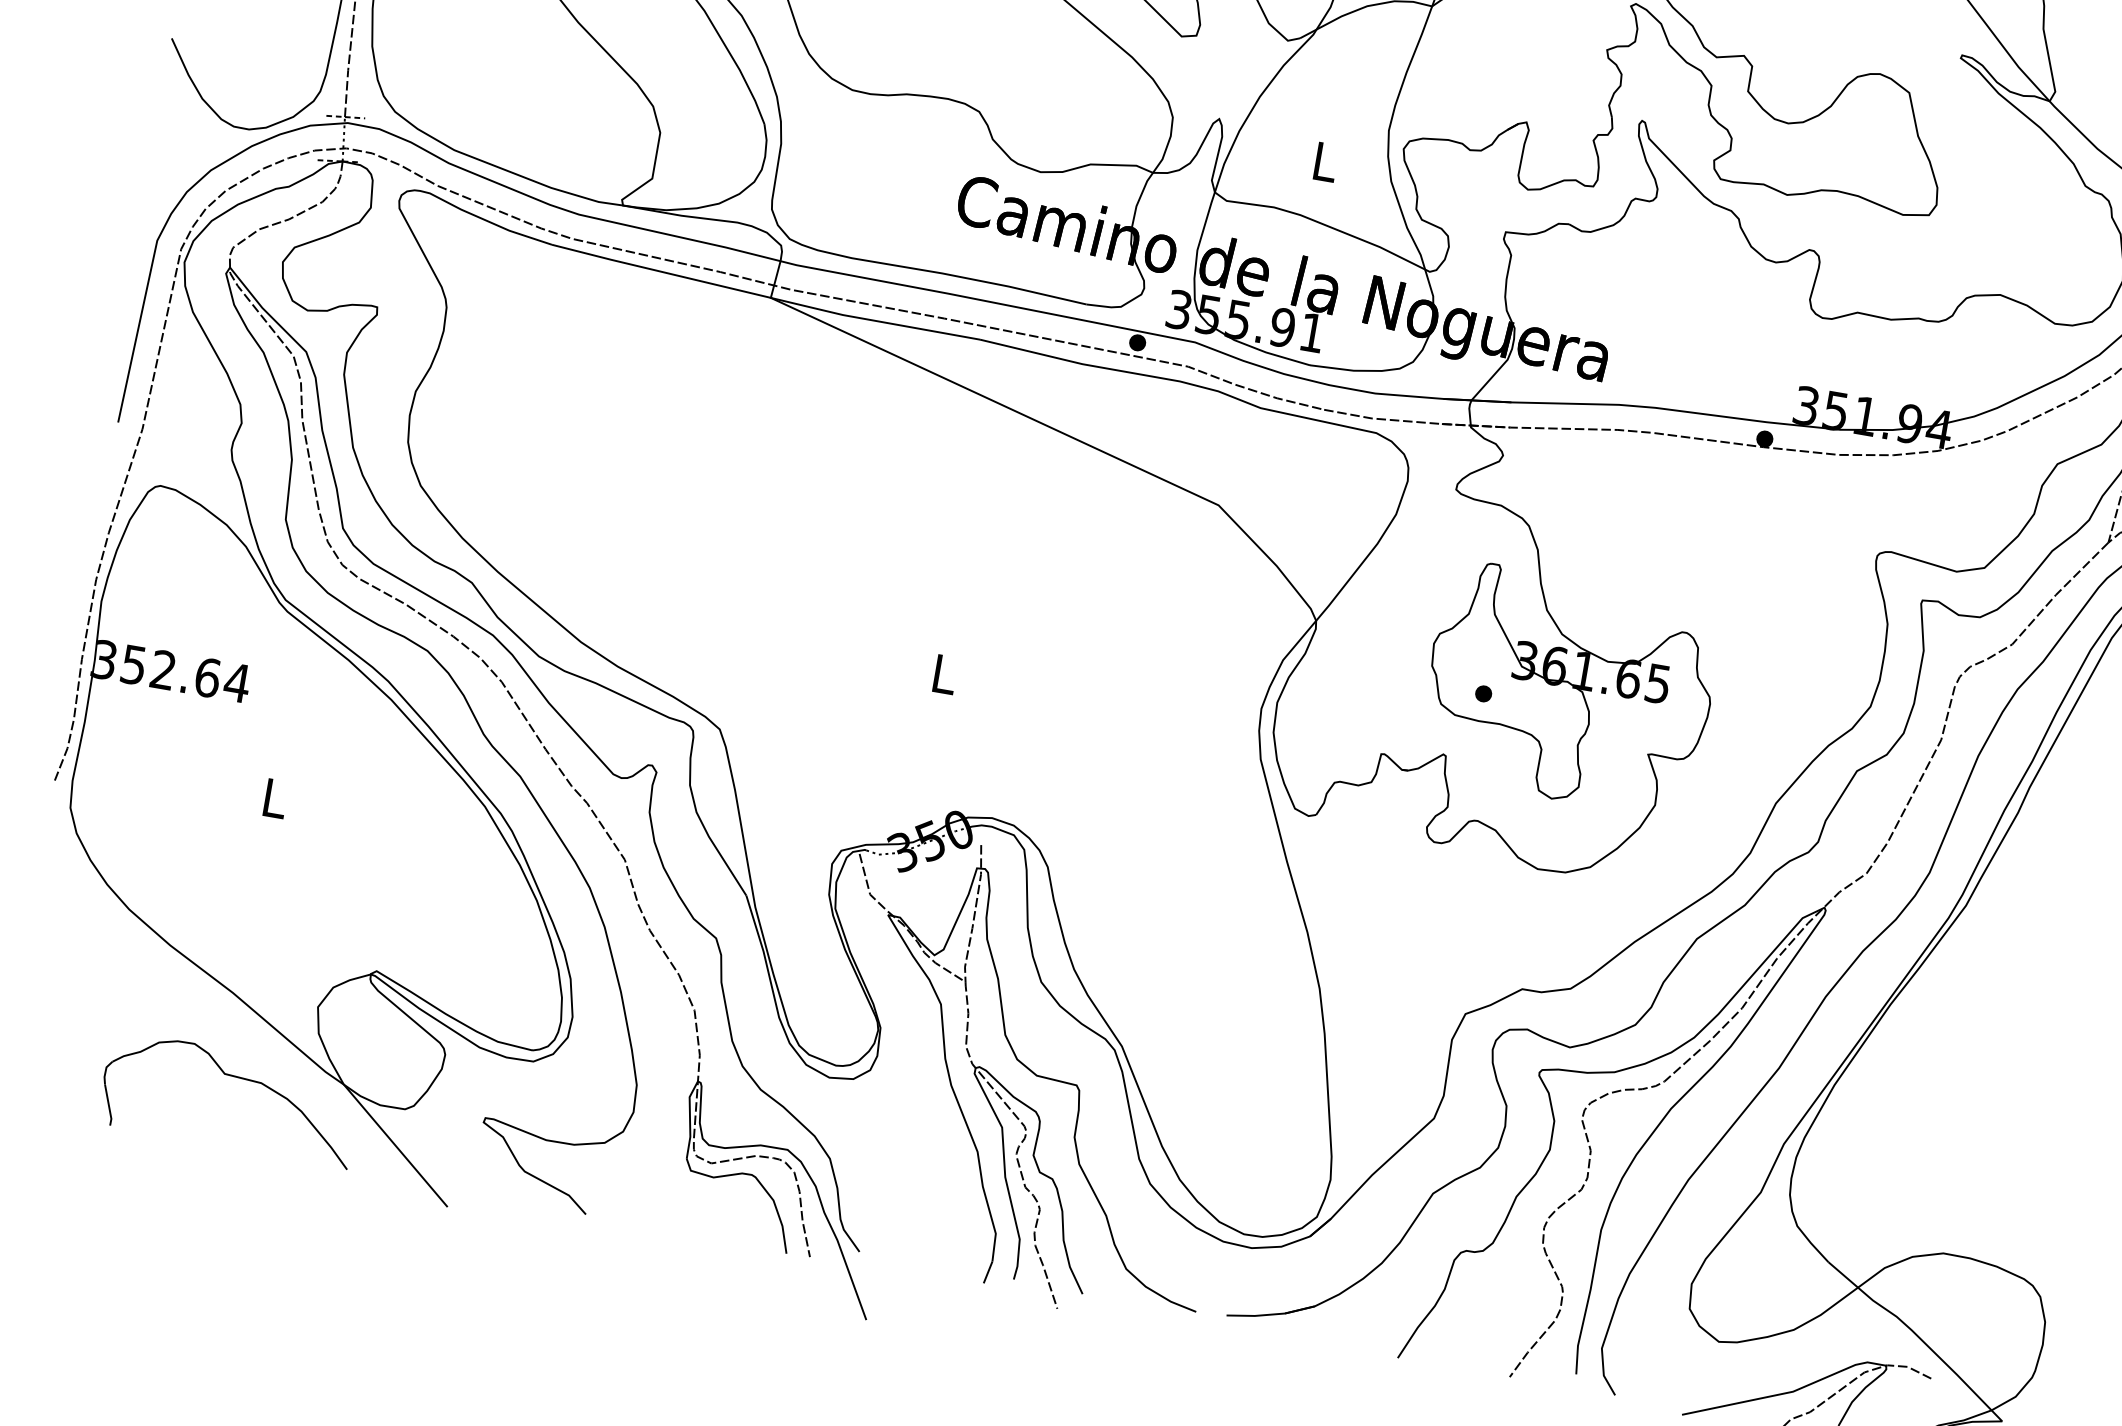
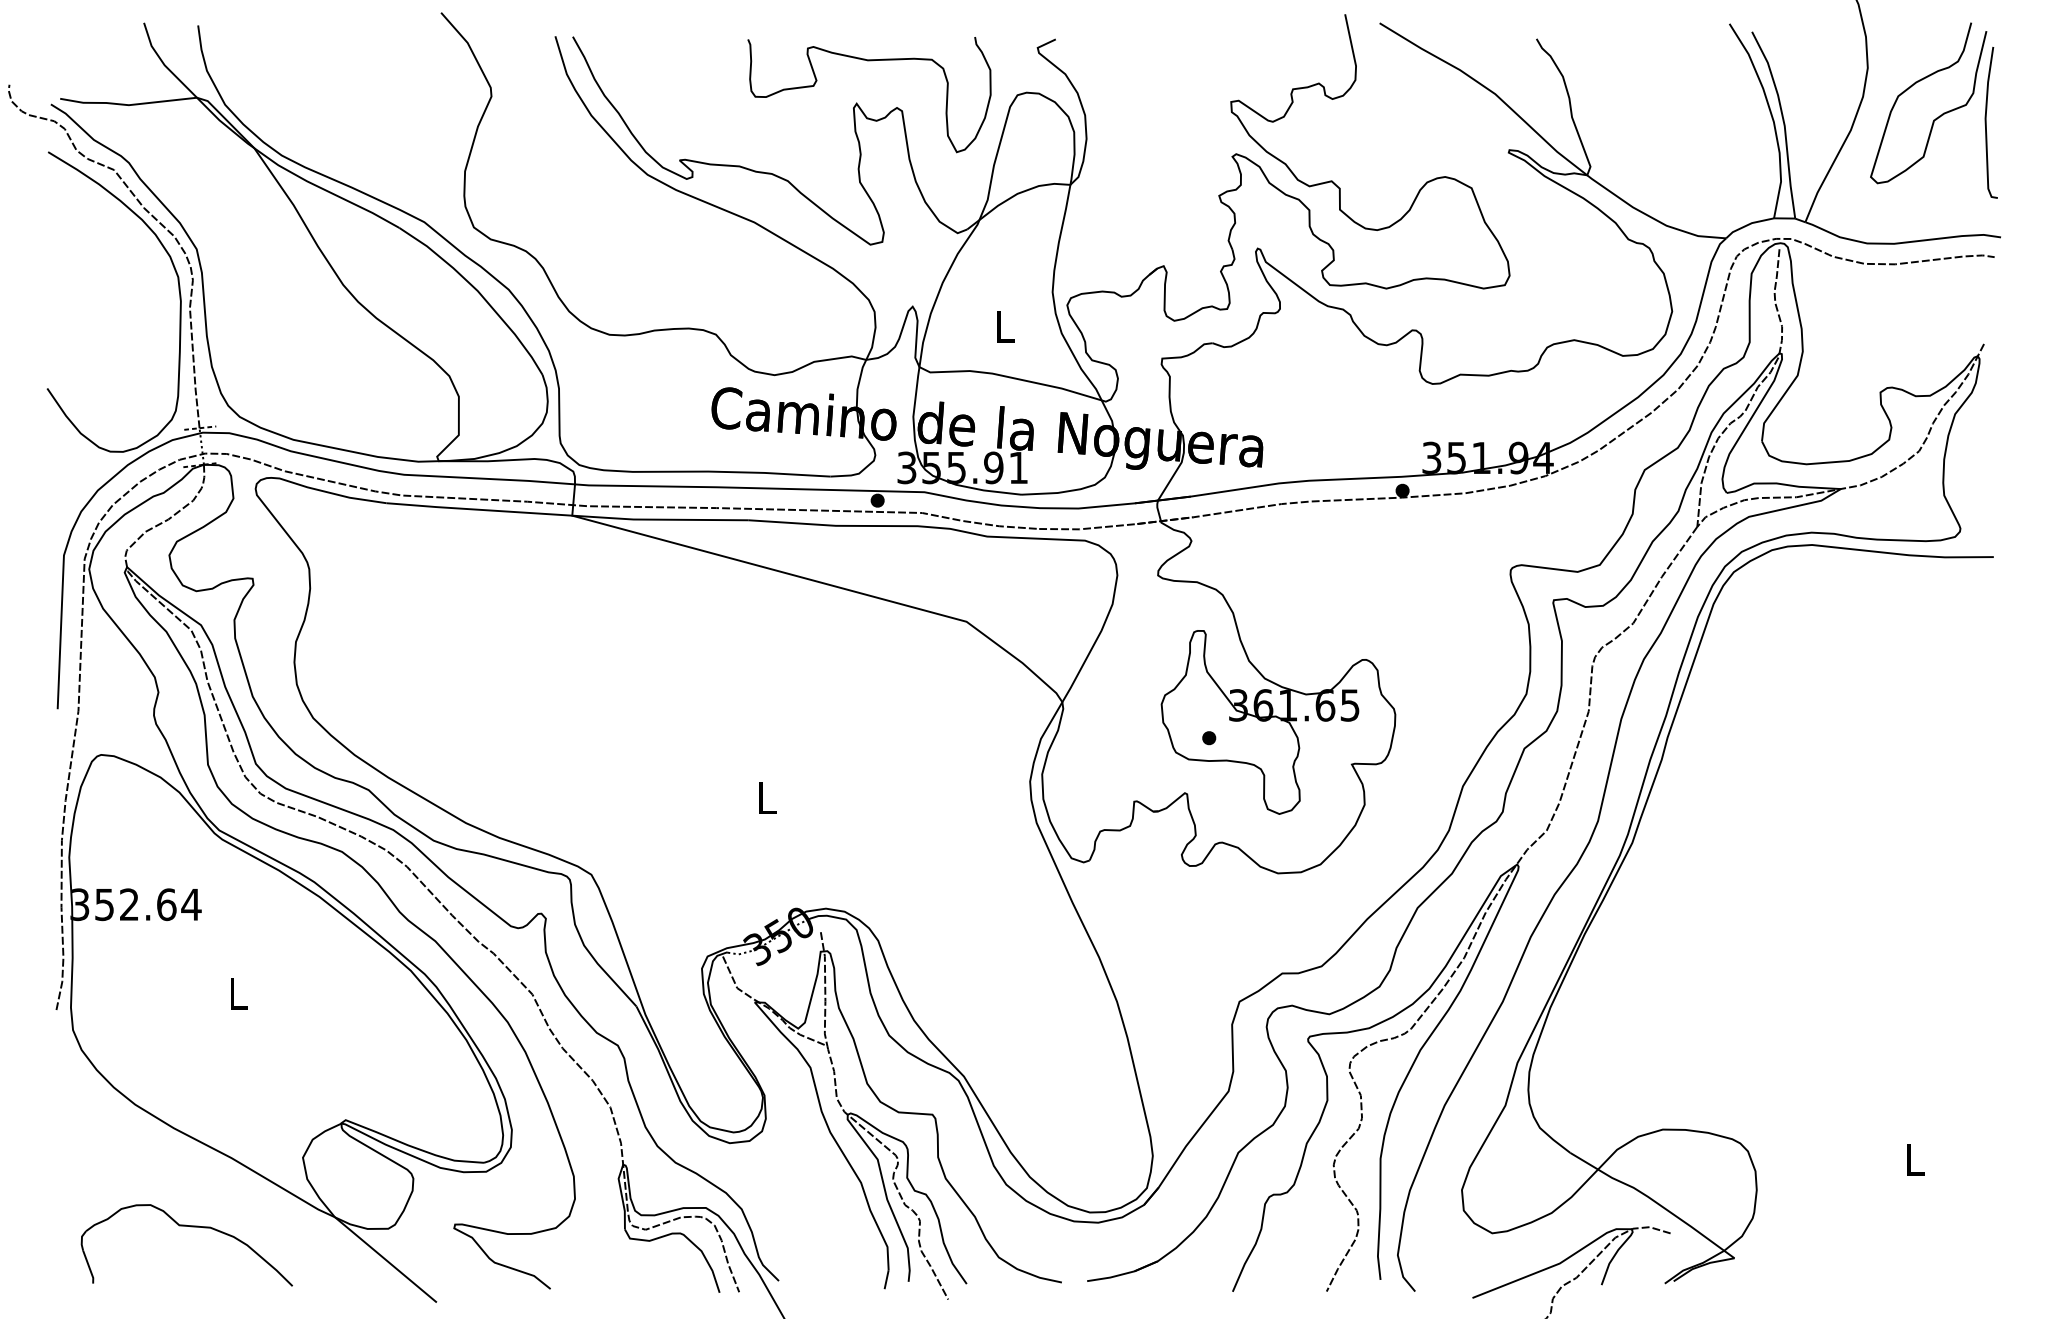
part: (237, 1078) -> (190, 1227), moved

